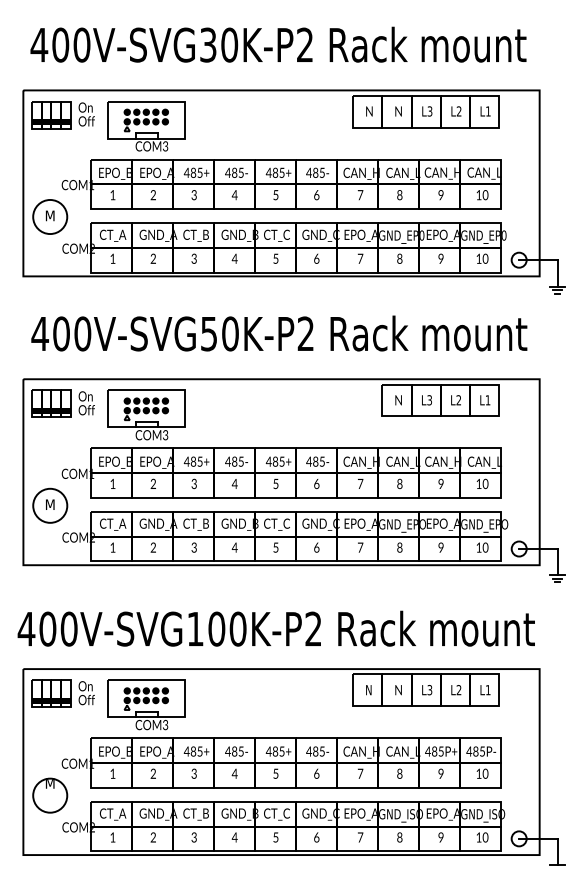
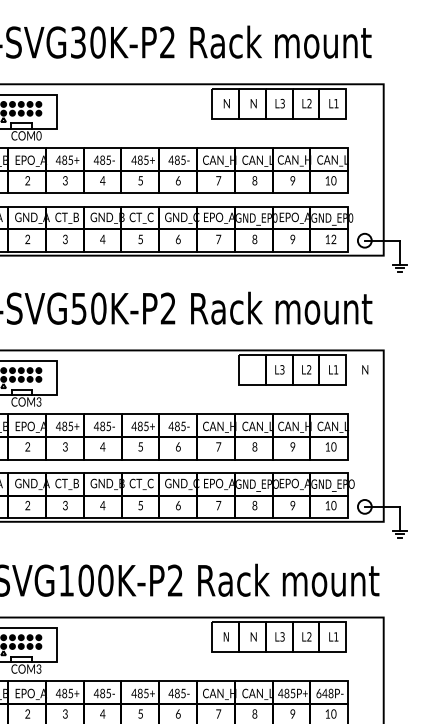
text: (165, 147) -> (38, 136), COM3 -> COM0
text: (485, 259) -> (333, 240), 10 -> 12
text: (398, 400) -> (365, 370), moved
text: (475, 751) -> (324, 693), 485P- -> 648P-

